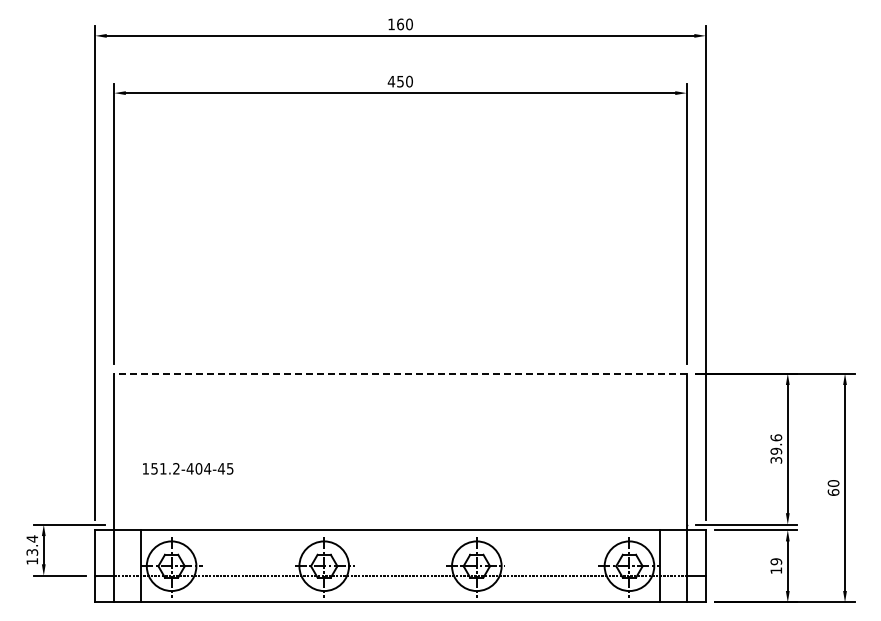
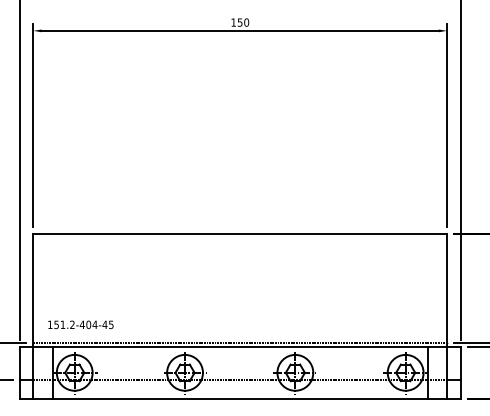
text: (391, 81) -> (233, 22), 450 -> 150
line: (400, 373) -> (240, 233), dashed -> solid
text: (188, 468) -> (81, 324), moved
line: (400, 524) -> (240, 342), added

